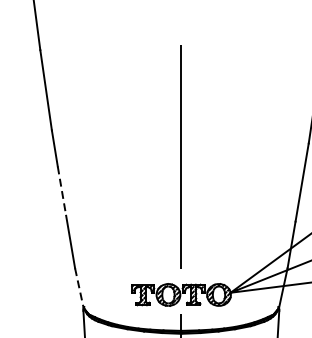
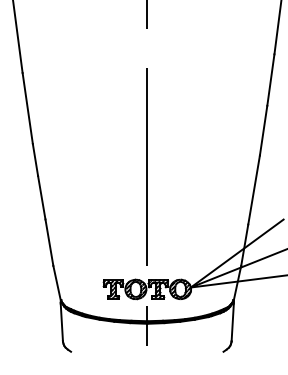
line: (61, 192) -> (41, 198), dashed -> solid
line: (79, 289) -> (57, 284), dashed -> solid

